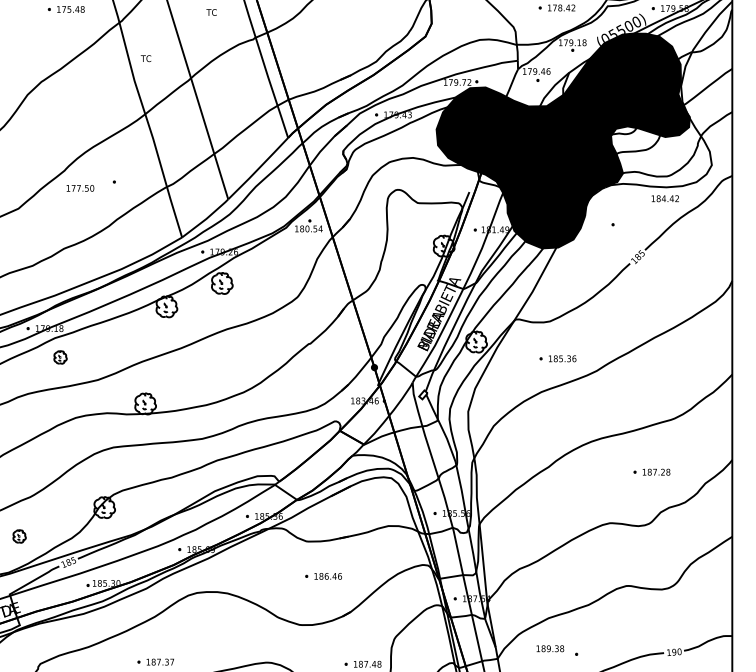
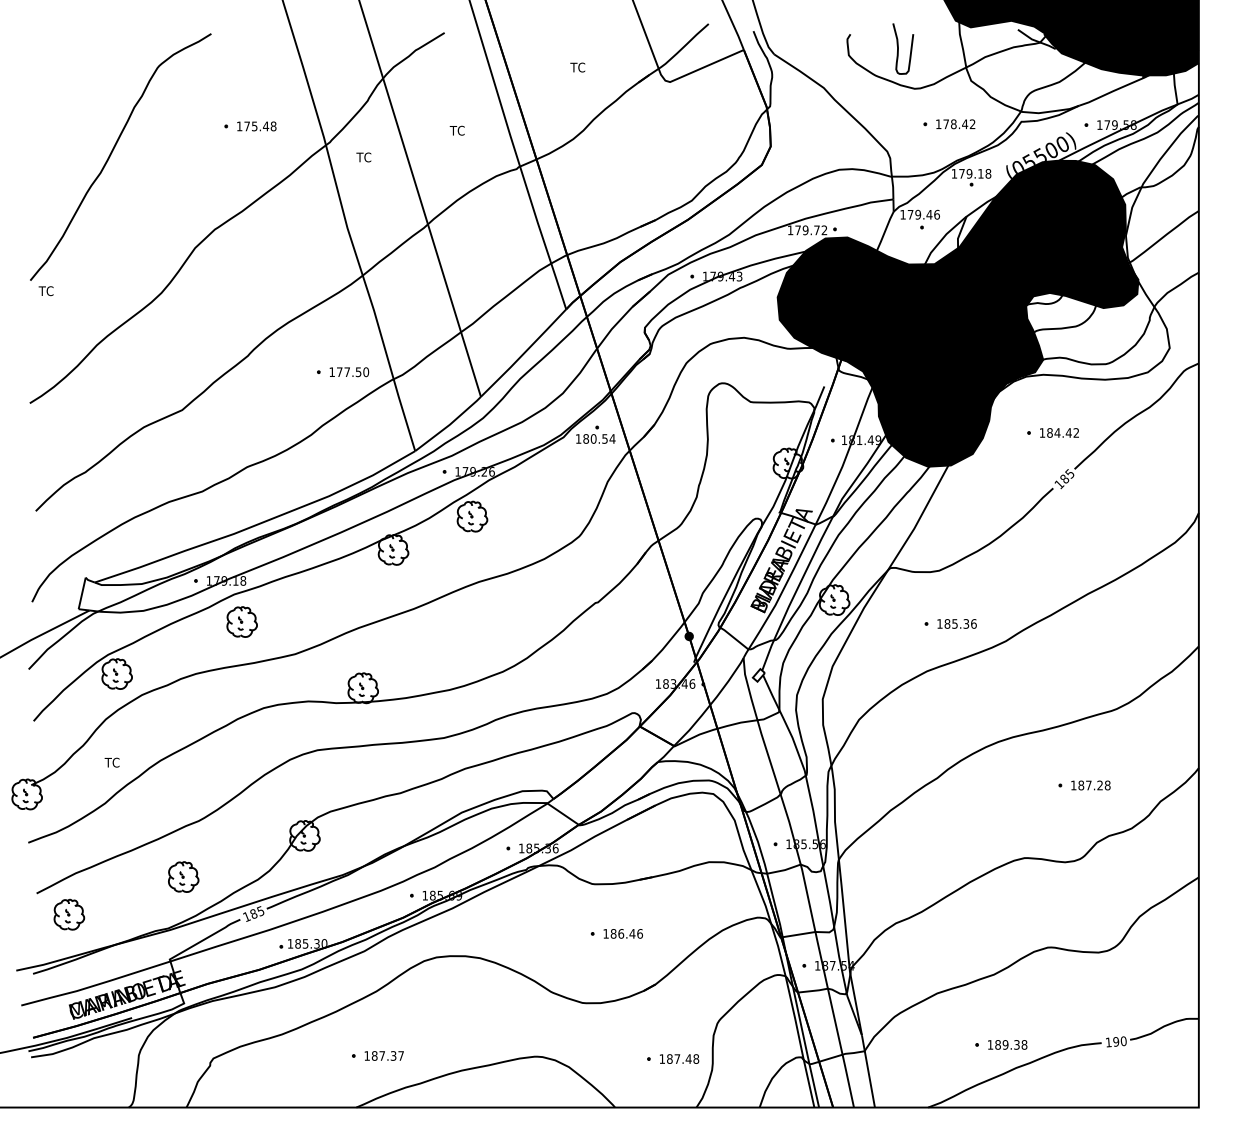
text: (145, 58) -> (363, 157), moved
text: (80, 188) -> (349, 372), moved
text: (665, 198) -> (1059, 432), moved
part: (60, 357) -> (241, 621), size x1.67
part: (19, 536) -> (183, 876), size x1.67
text: (550, 648) -> (1007, 1044), moved

